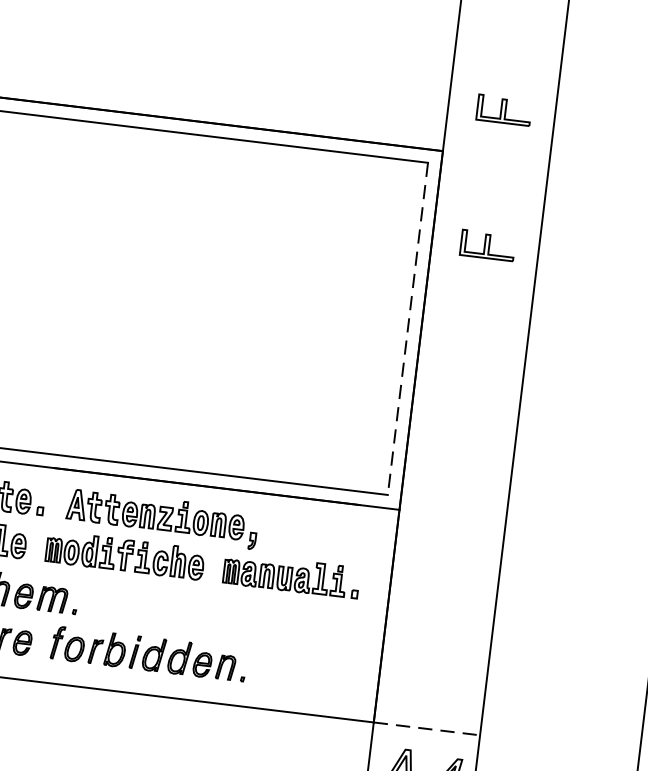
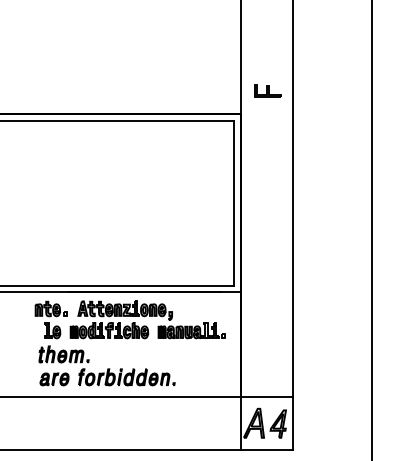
part: (486, 244) -> (267, 157), removed
line: (408, 329) -> (234, 203), dashed -> solid
line: (428, 729) -> (267, 397), dashed -> solid

